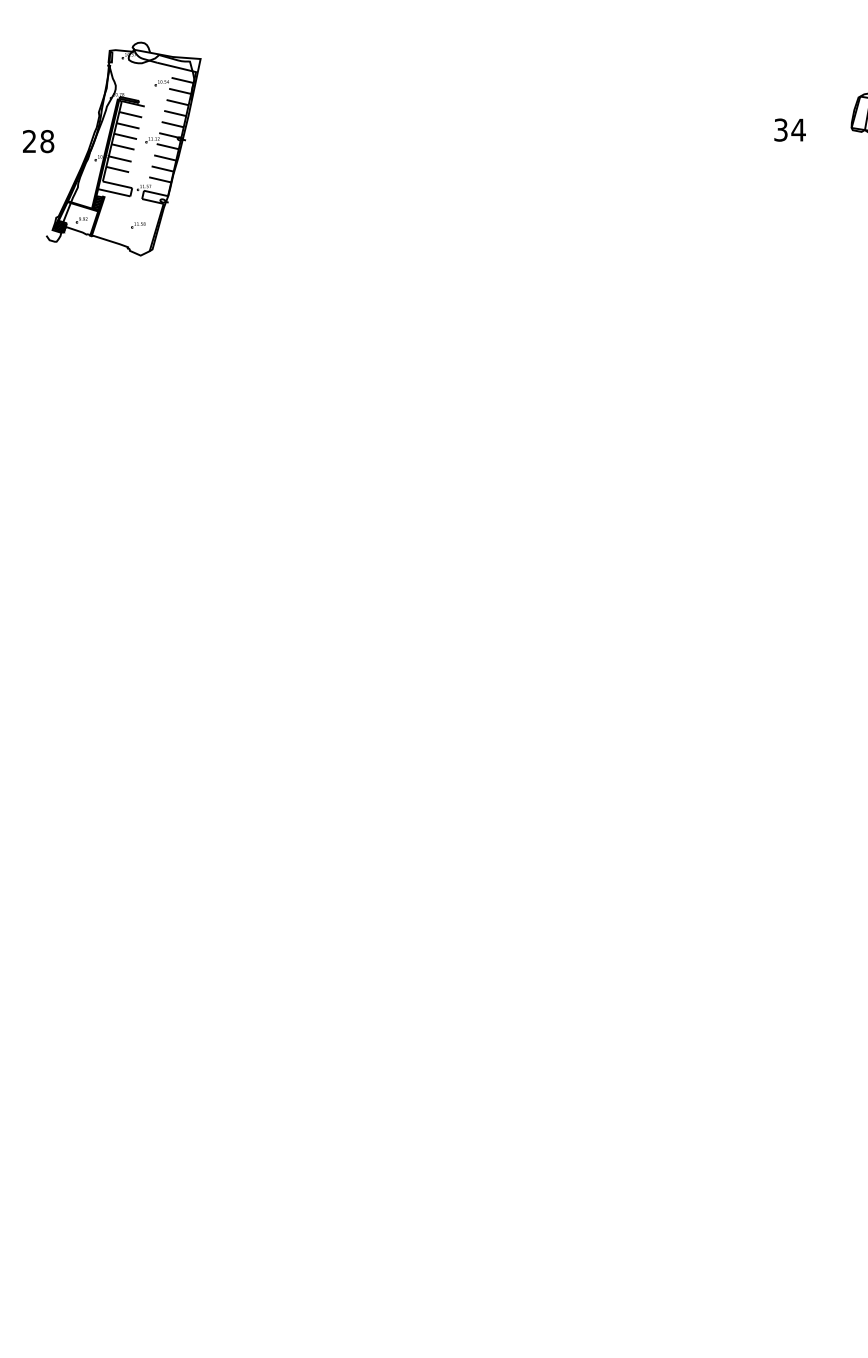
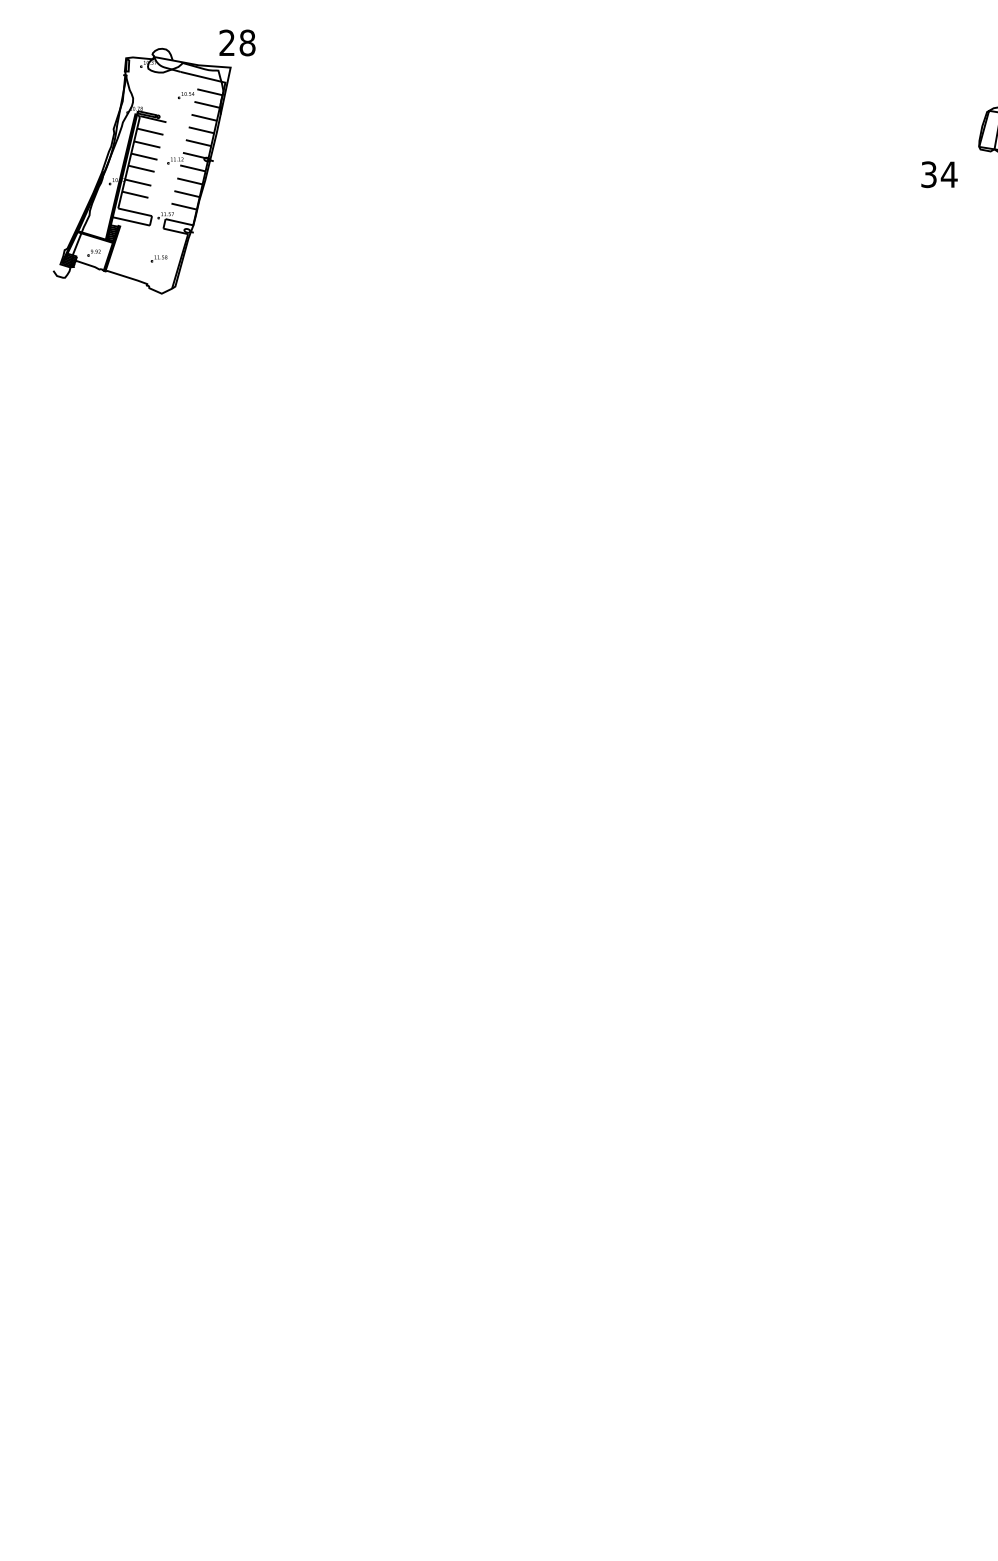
text: (789, 129) -> (938, 173), moved
text: (38, 141) -> (237, 42), moved

